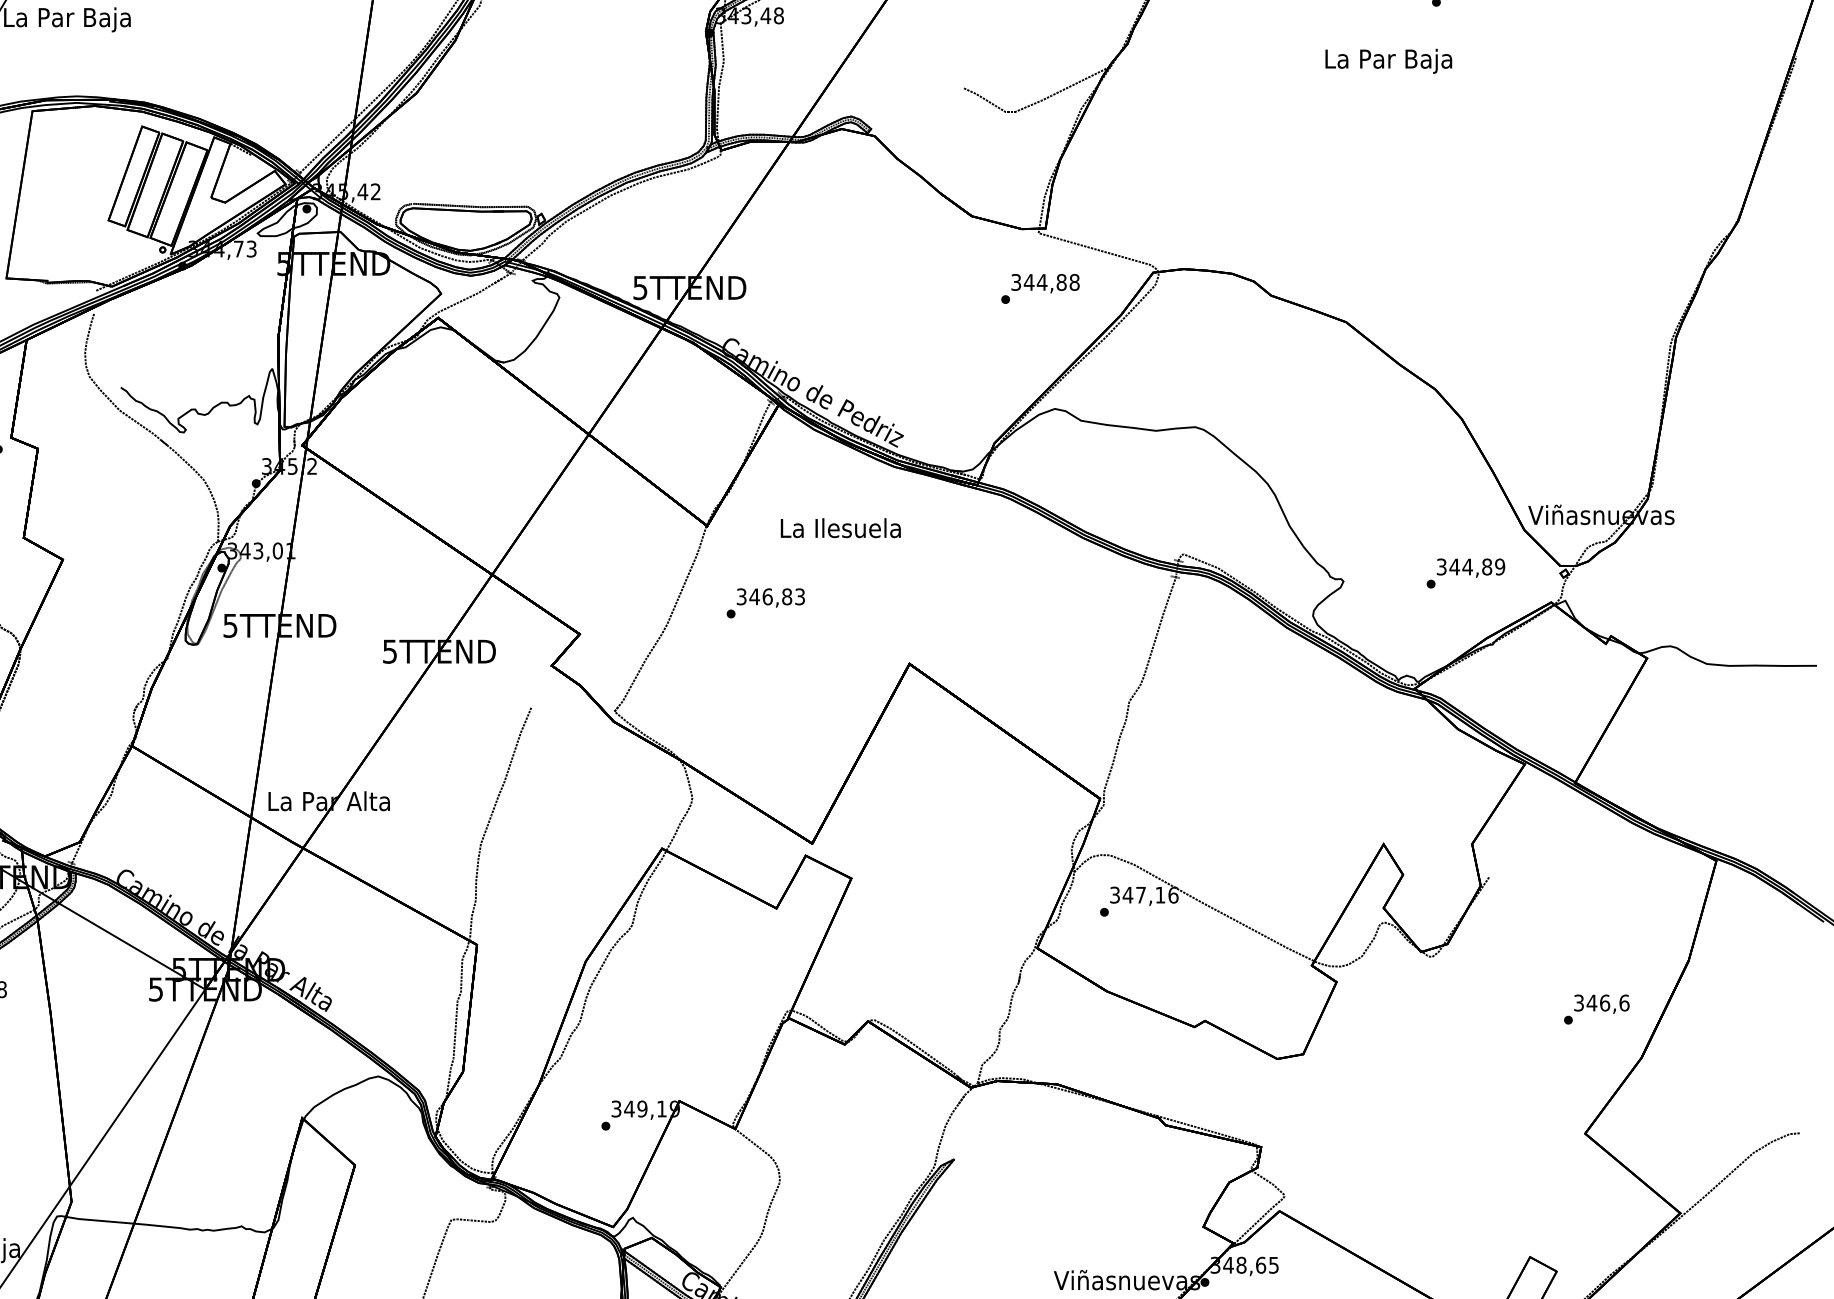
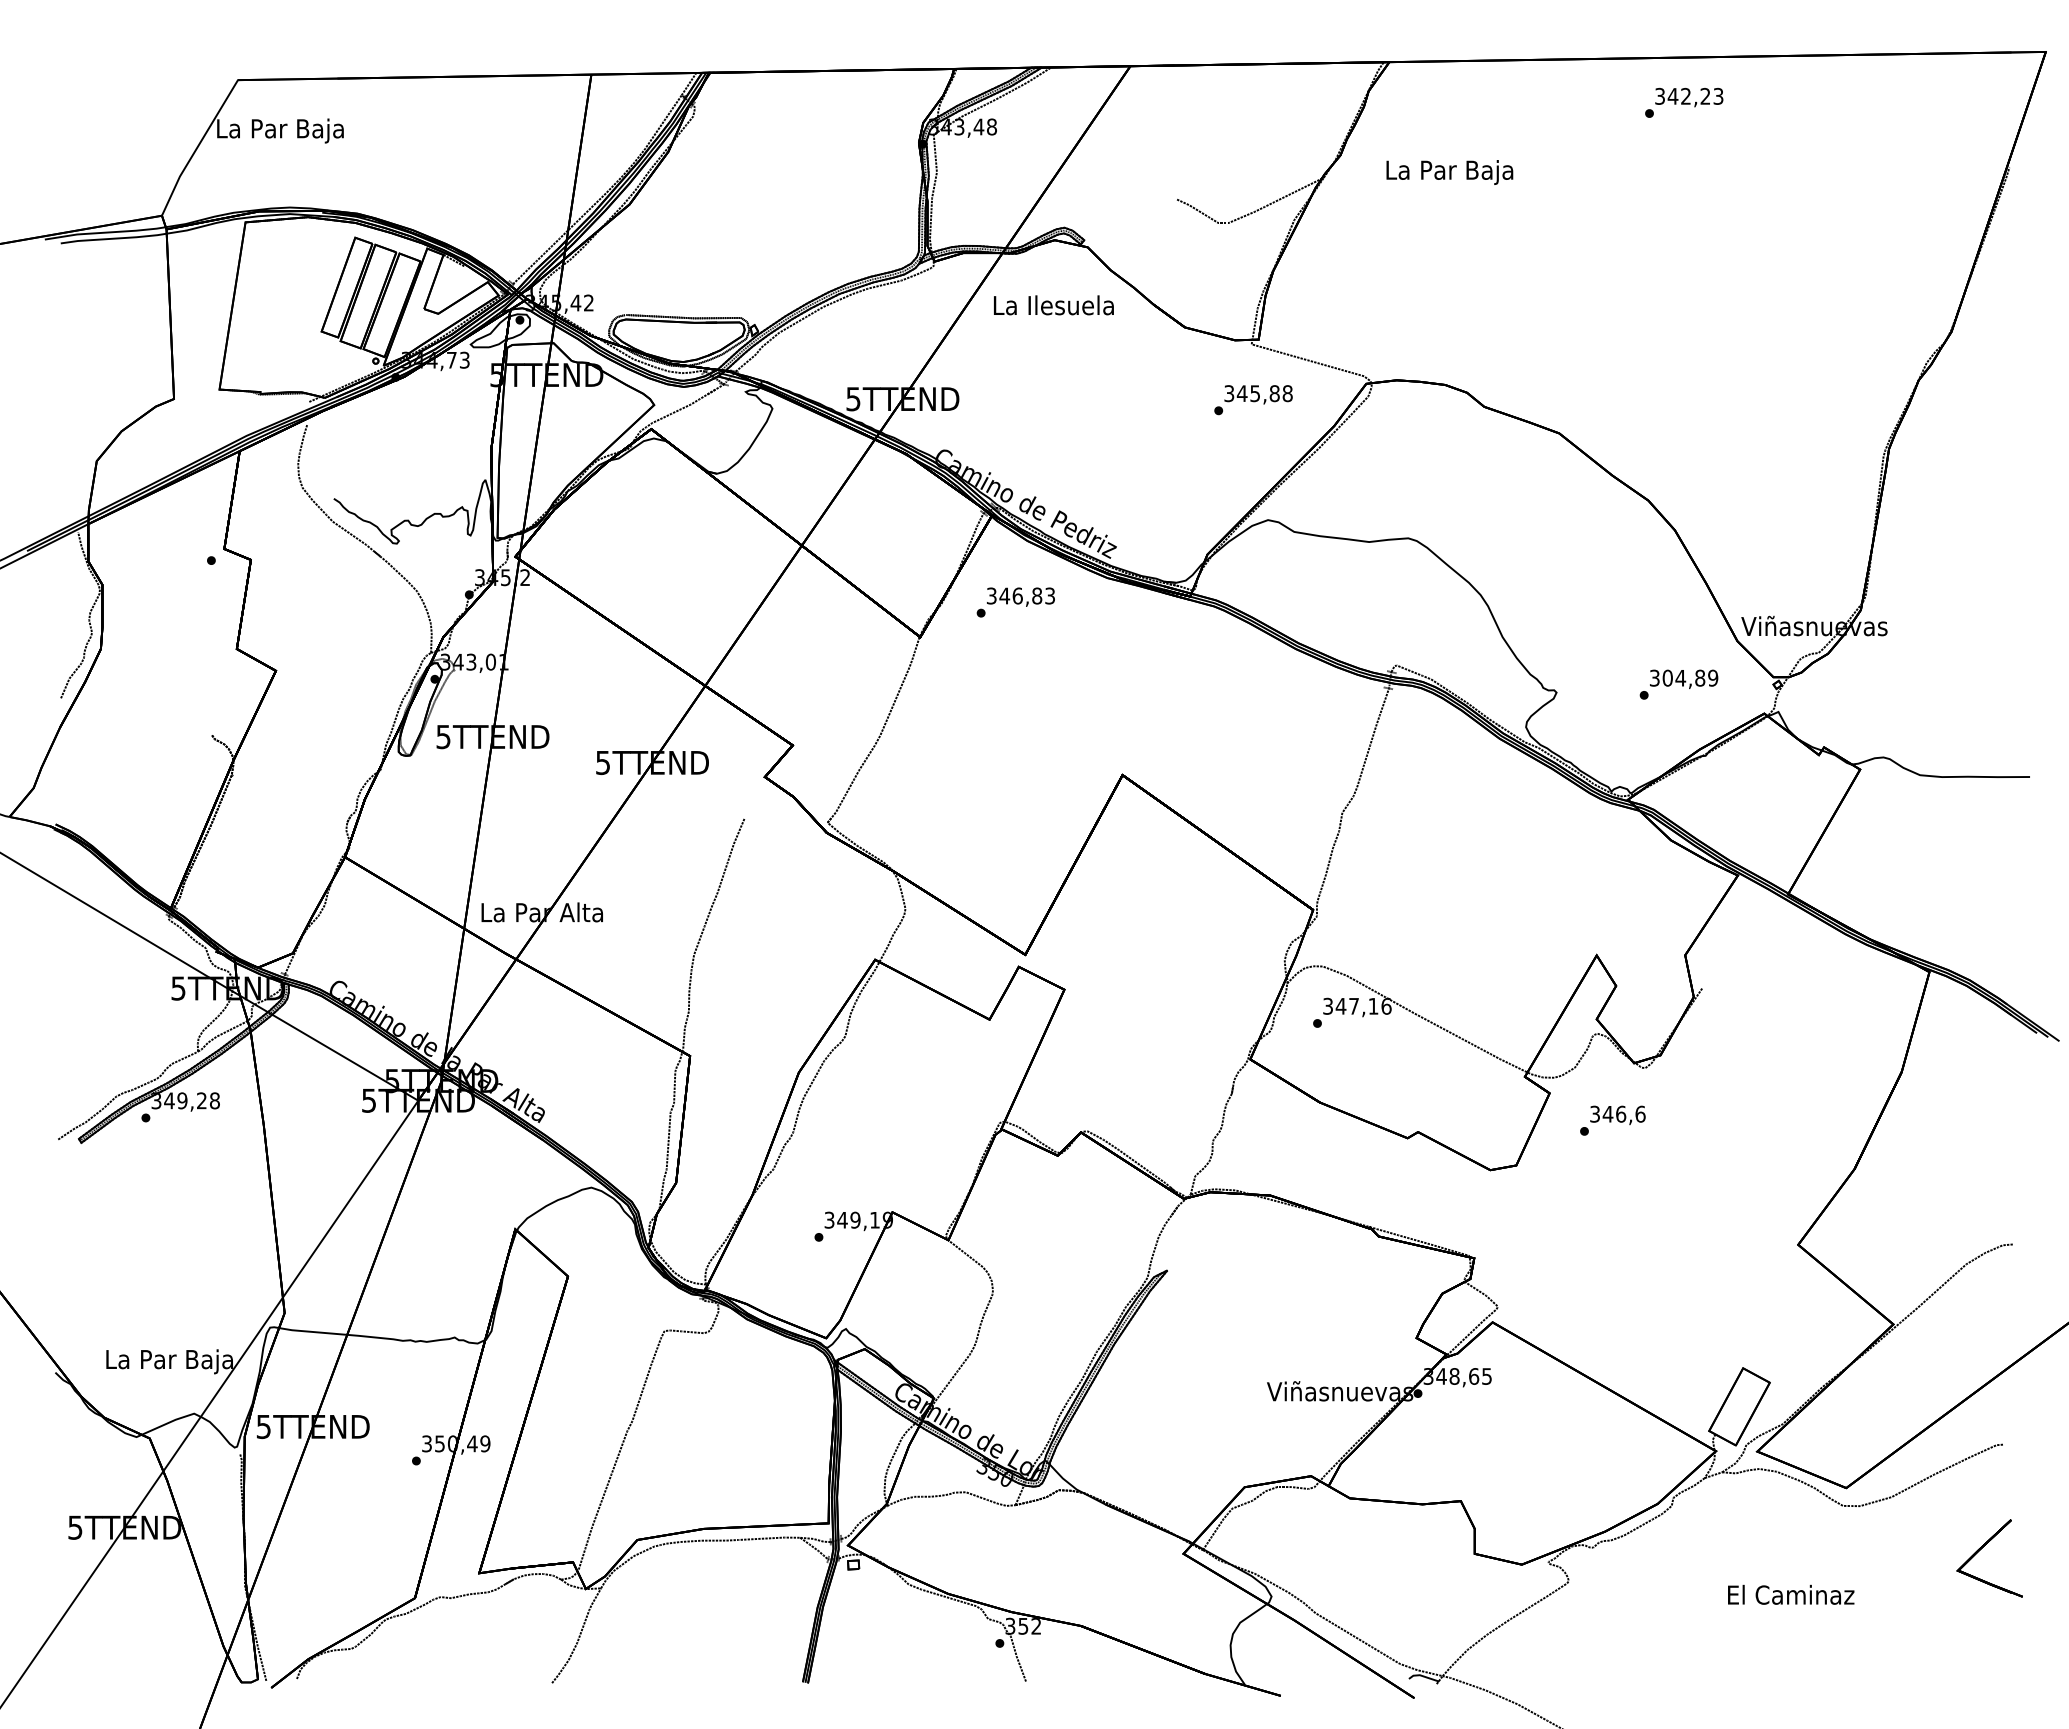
text: (1388, 61) -> (1449, 172), moved
text: (1041, 282) -> (1254, 393), 344,88 -> 345,88
text: (840, 528) -> (1053, 305), moved
text: (1454, 566) -> (1667, 677), 344,89 -> 304,89
text: (765, 603) -> (1015, 602), moved
text: (1596, 1009) -> (1612, 1120), moved

